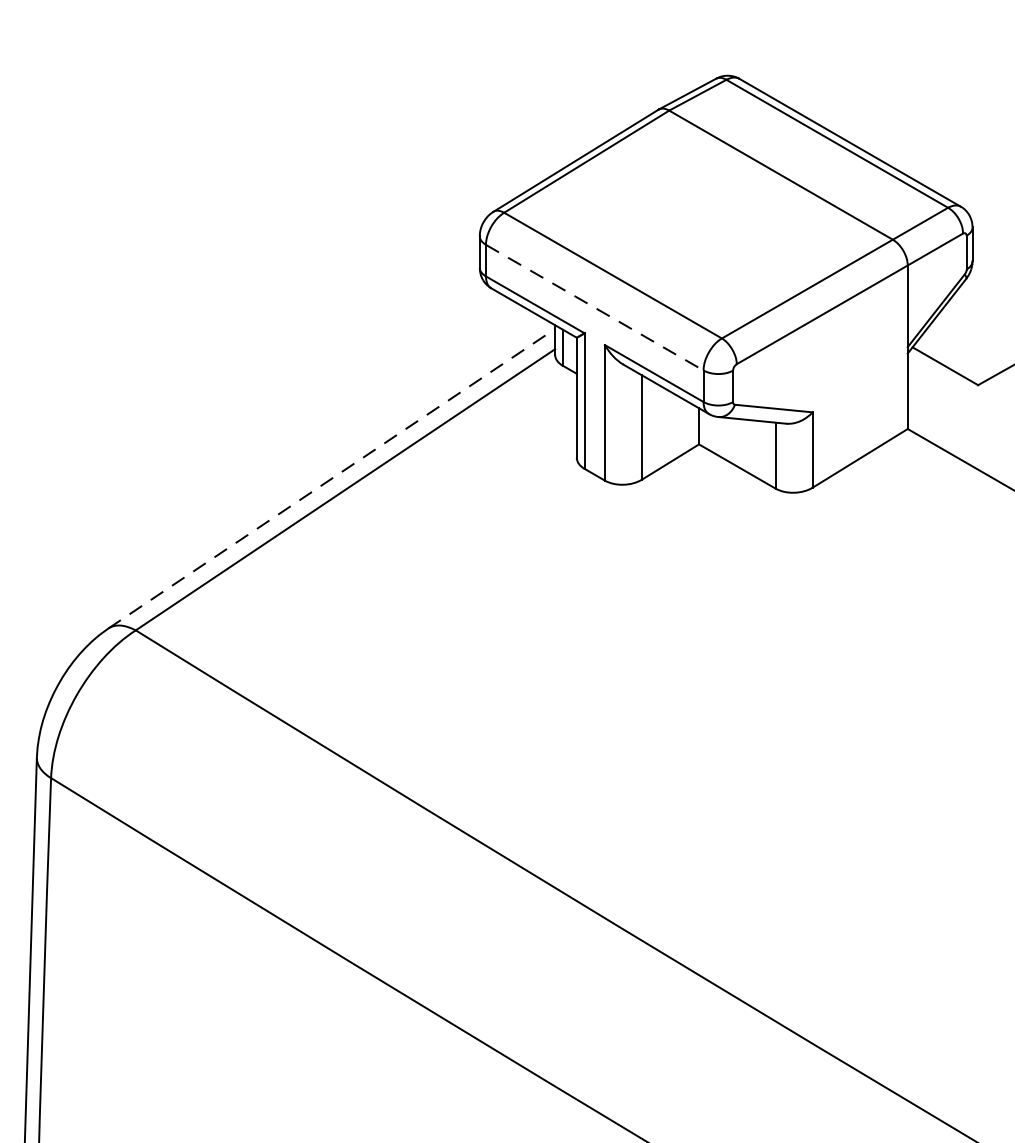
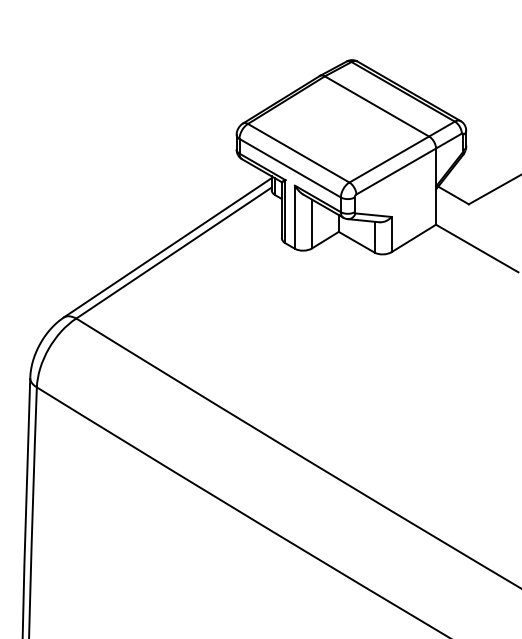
line: (595, 308) -> (290, 168), dashed -> solid
line: (333, 477) -> (168, 247), dashed -> solid

